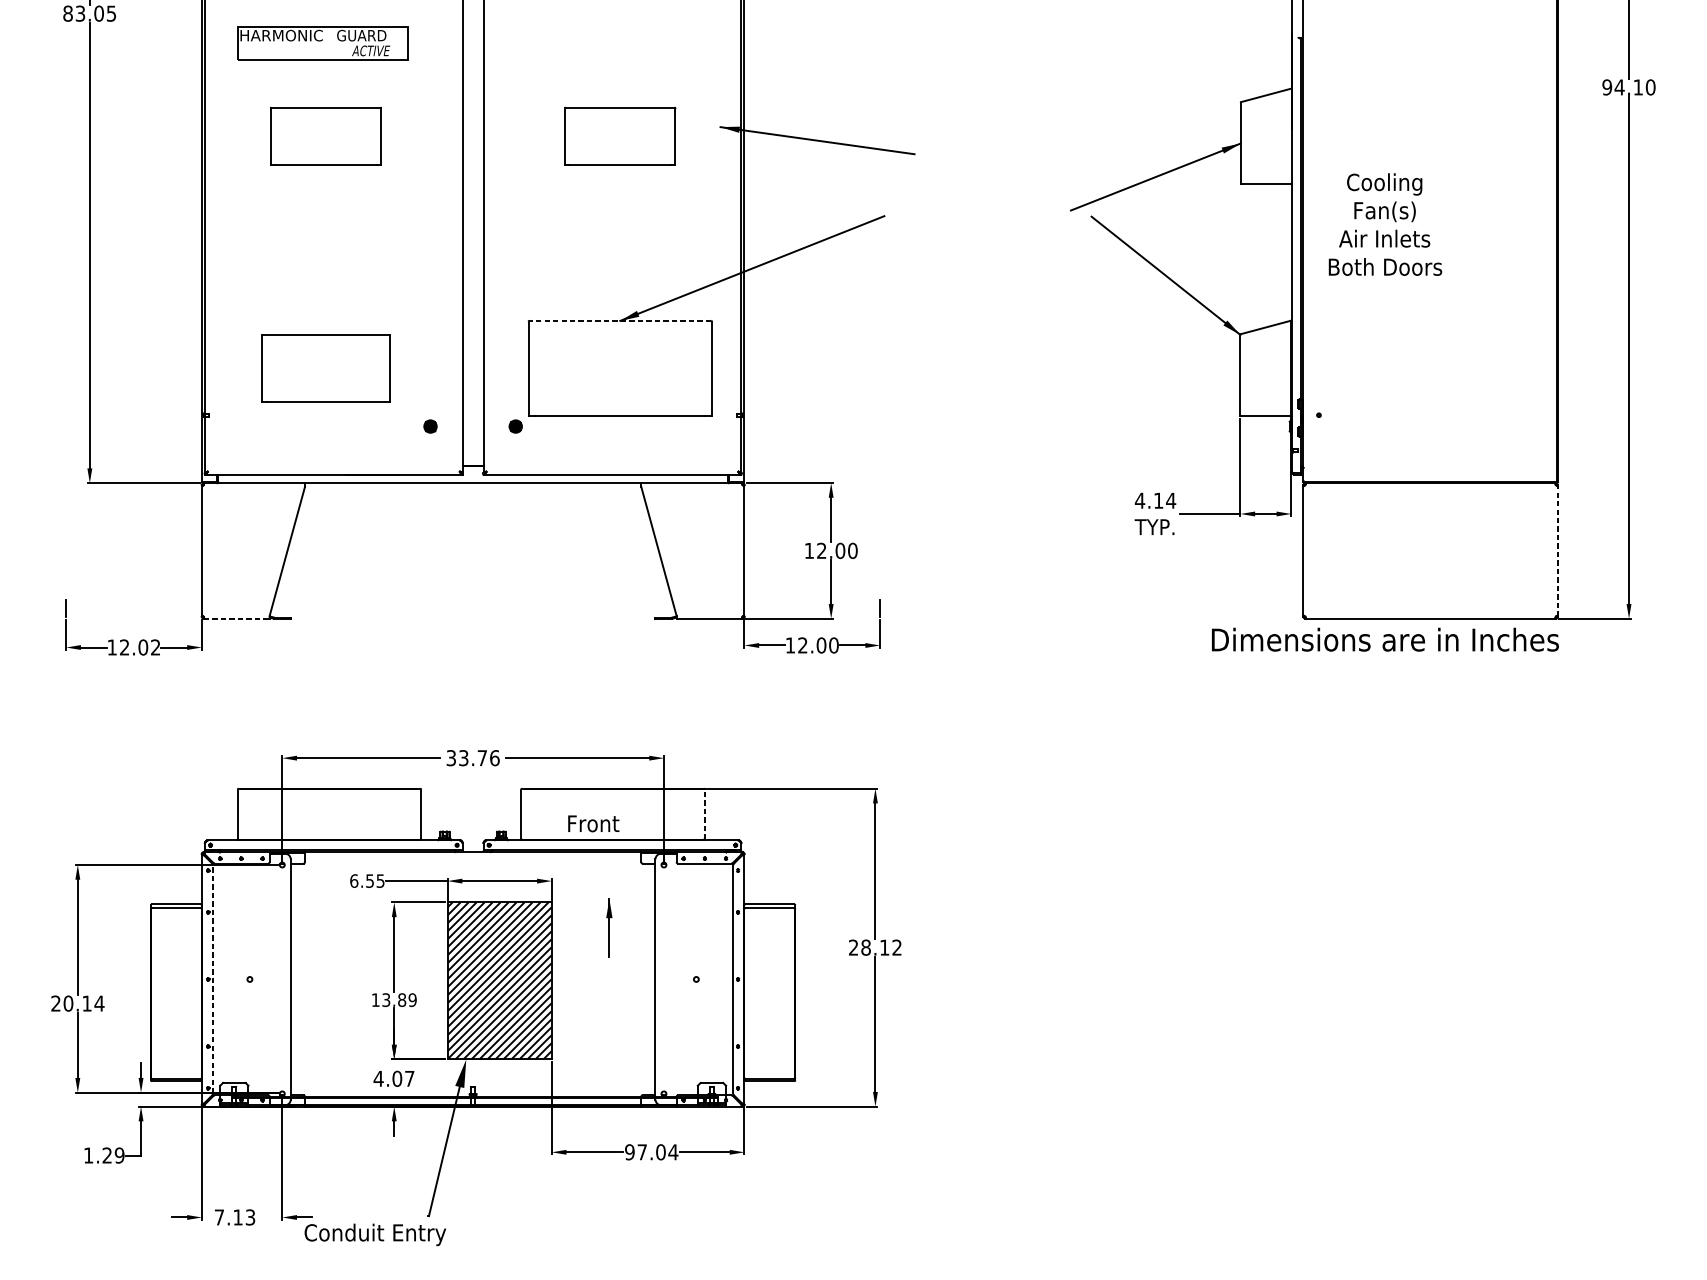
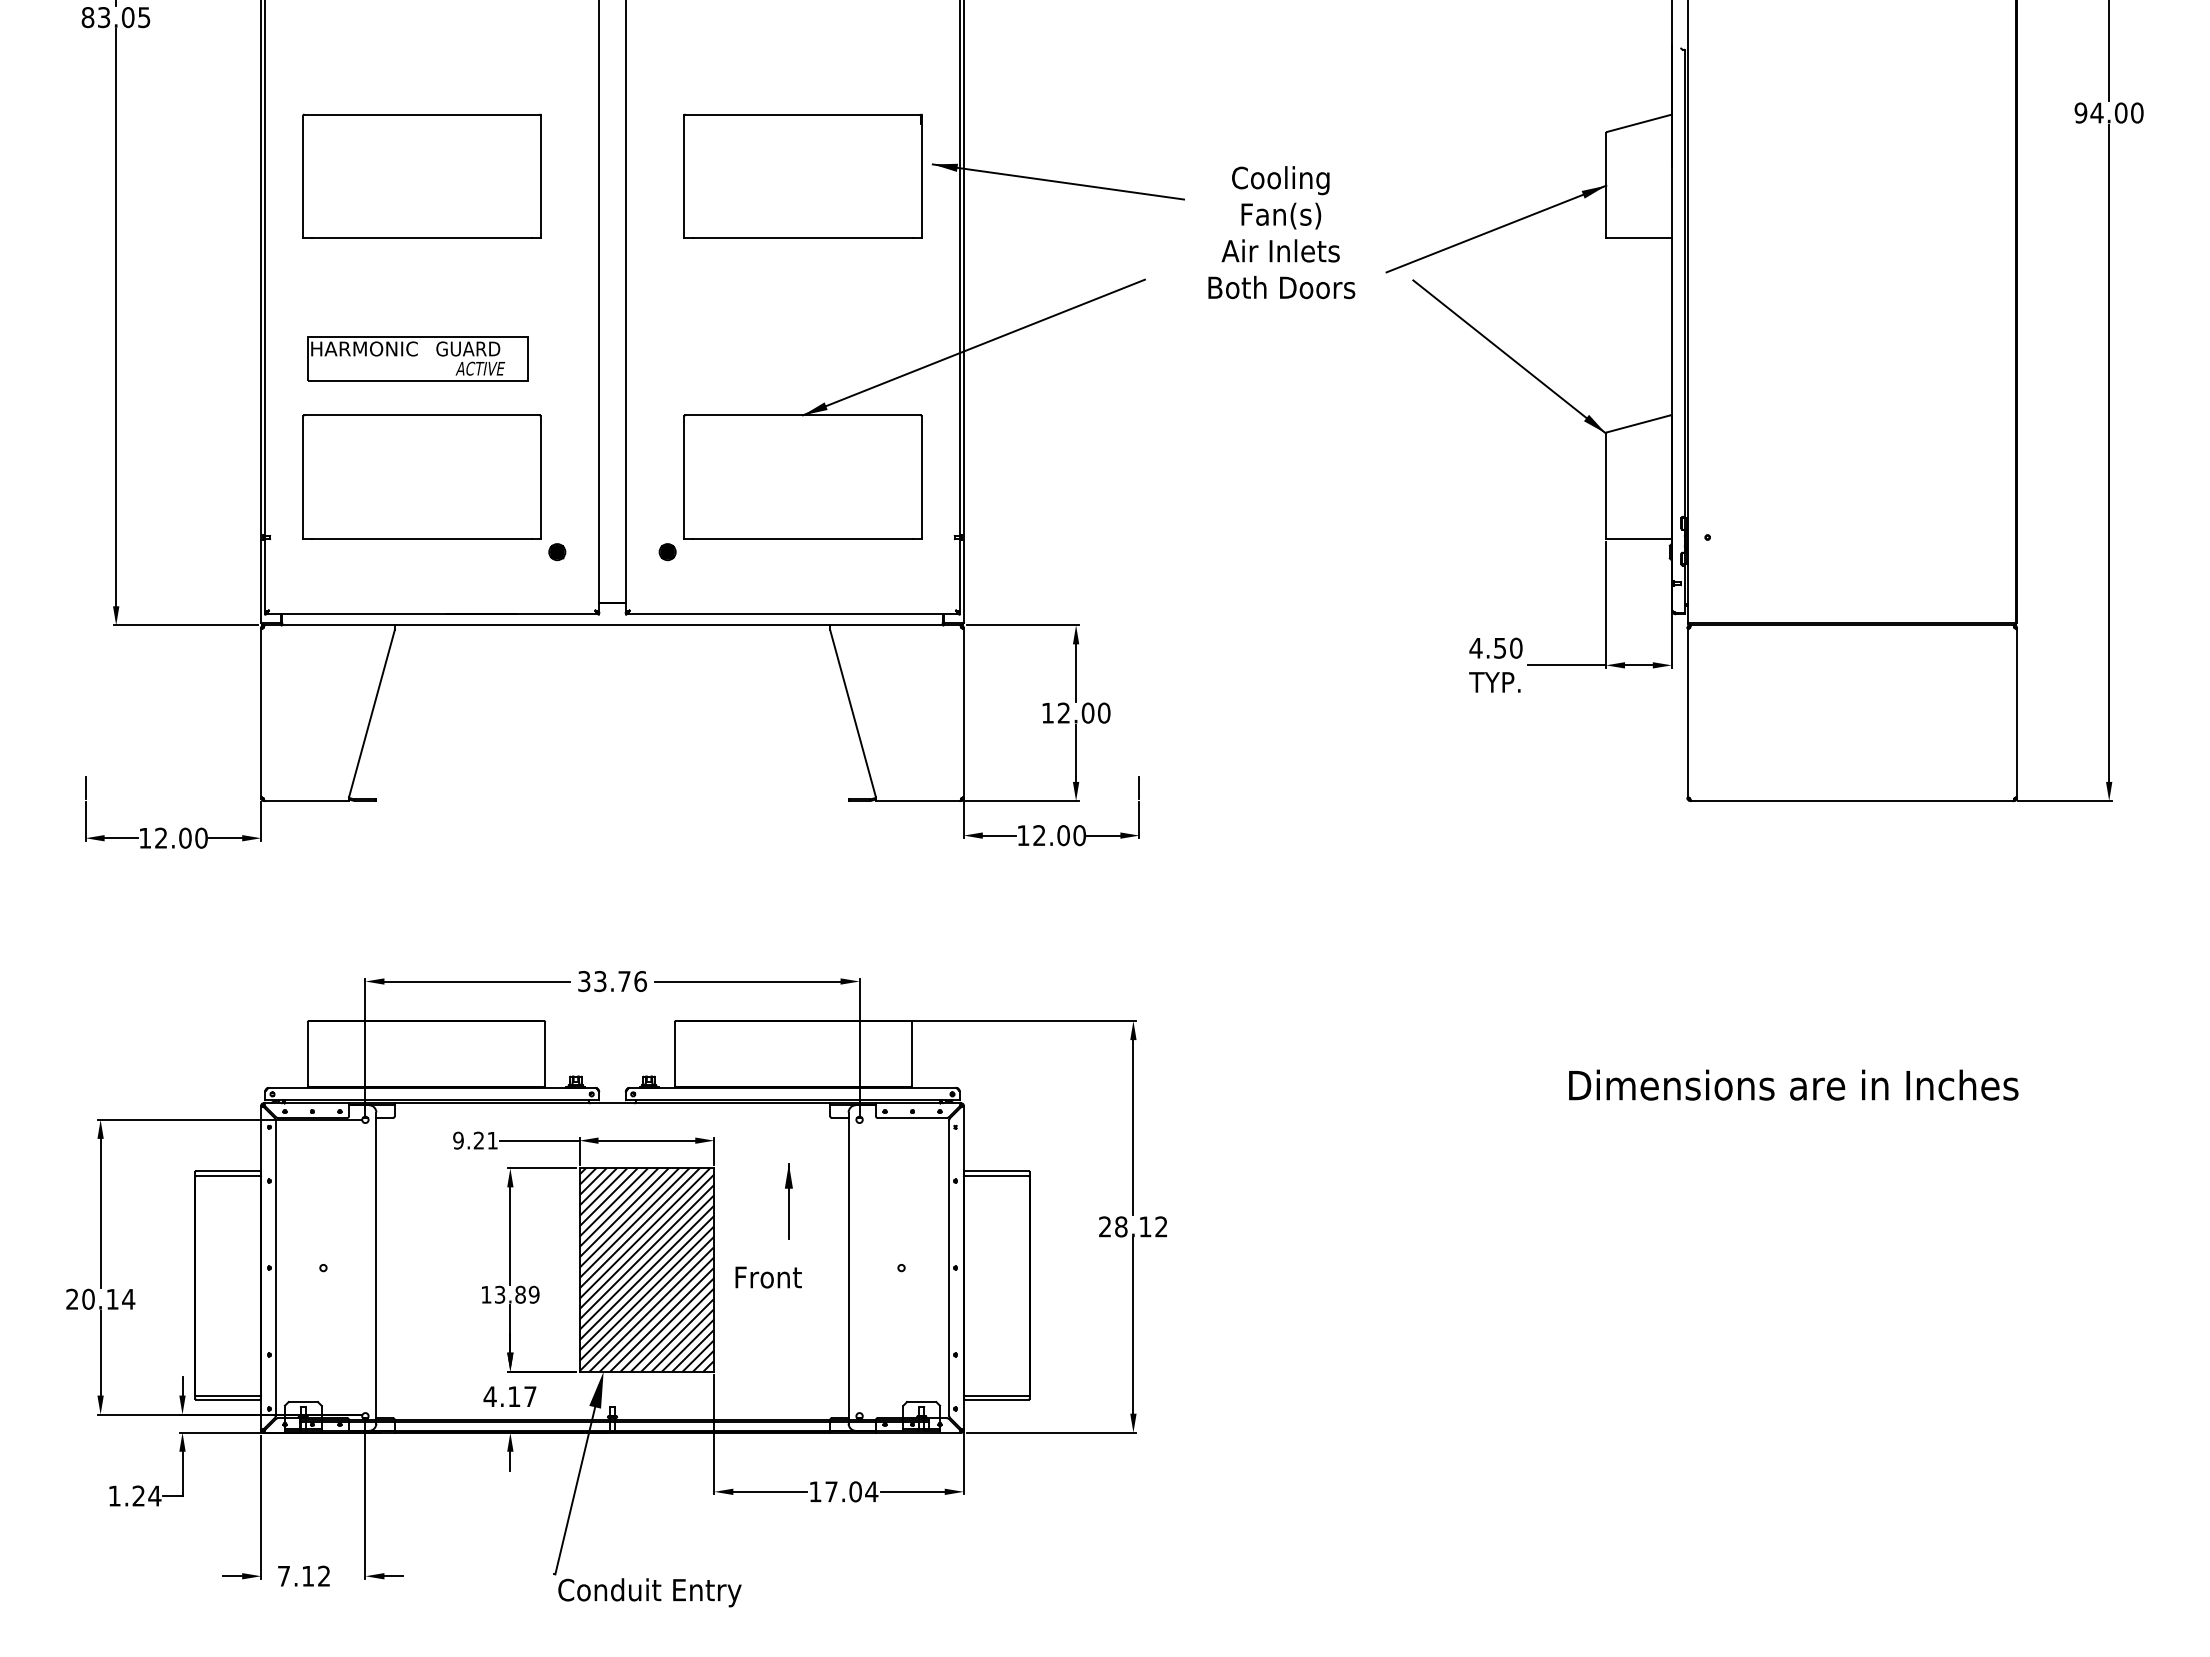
part: (322, 43) -> (417, 358), moved
text: (1638, 87) -> (2121, 112), 94.10 -> 94.00
part: (325, 135) -> (421, 175), size x1.67
part: (619, 135) -> (802, 175), size x1.67
text: (1385, 224) -> (1281, 232), moved
line: (620, 321) -> (803, 415), dashed -> solid
part: (325, 368) -> (421, 476), size x1.43
text: (1165, 500) -> (1508, 647), 4.14 -> 4.50
line: (1557, 550) -> (2016, 712), dashed -> solid
line: (236, 618) -> (306, 800), dashed -> solid
text: (1385, 639) -> (1793, 1084), moved
text: (155, 646) -> (201, 837), 12.02 -> 12.00
line: (704, 814) -> (912, 1054), dashed -> solid
text: (593, 823) -> (768, 1277), moved
text: (367, 880) -> (475, 1140), 6.55 -> 9.21
line: (212, 979) -> (275, 1268), dashed -> solid
text: (397, 1078) -> (514, 1396), 4.07 -> 4.17
text: (629, 1152) -> (815, 1491), 97.04 -> 17.04
text: (119, 1155) -> (154, 1495), 1.29 -> 1.24
text: (250, 1217) -> (324, 1576), 7.13 -> 7.12
text: (375, 1234) -> (649, 1592), moved

